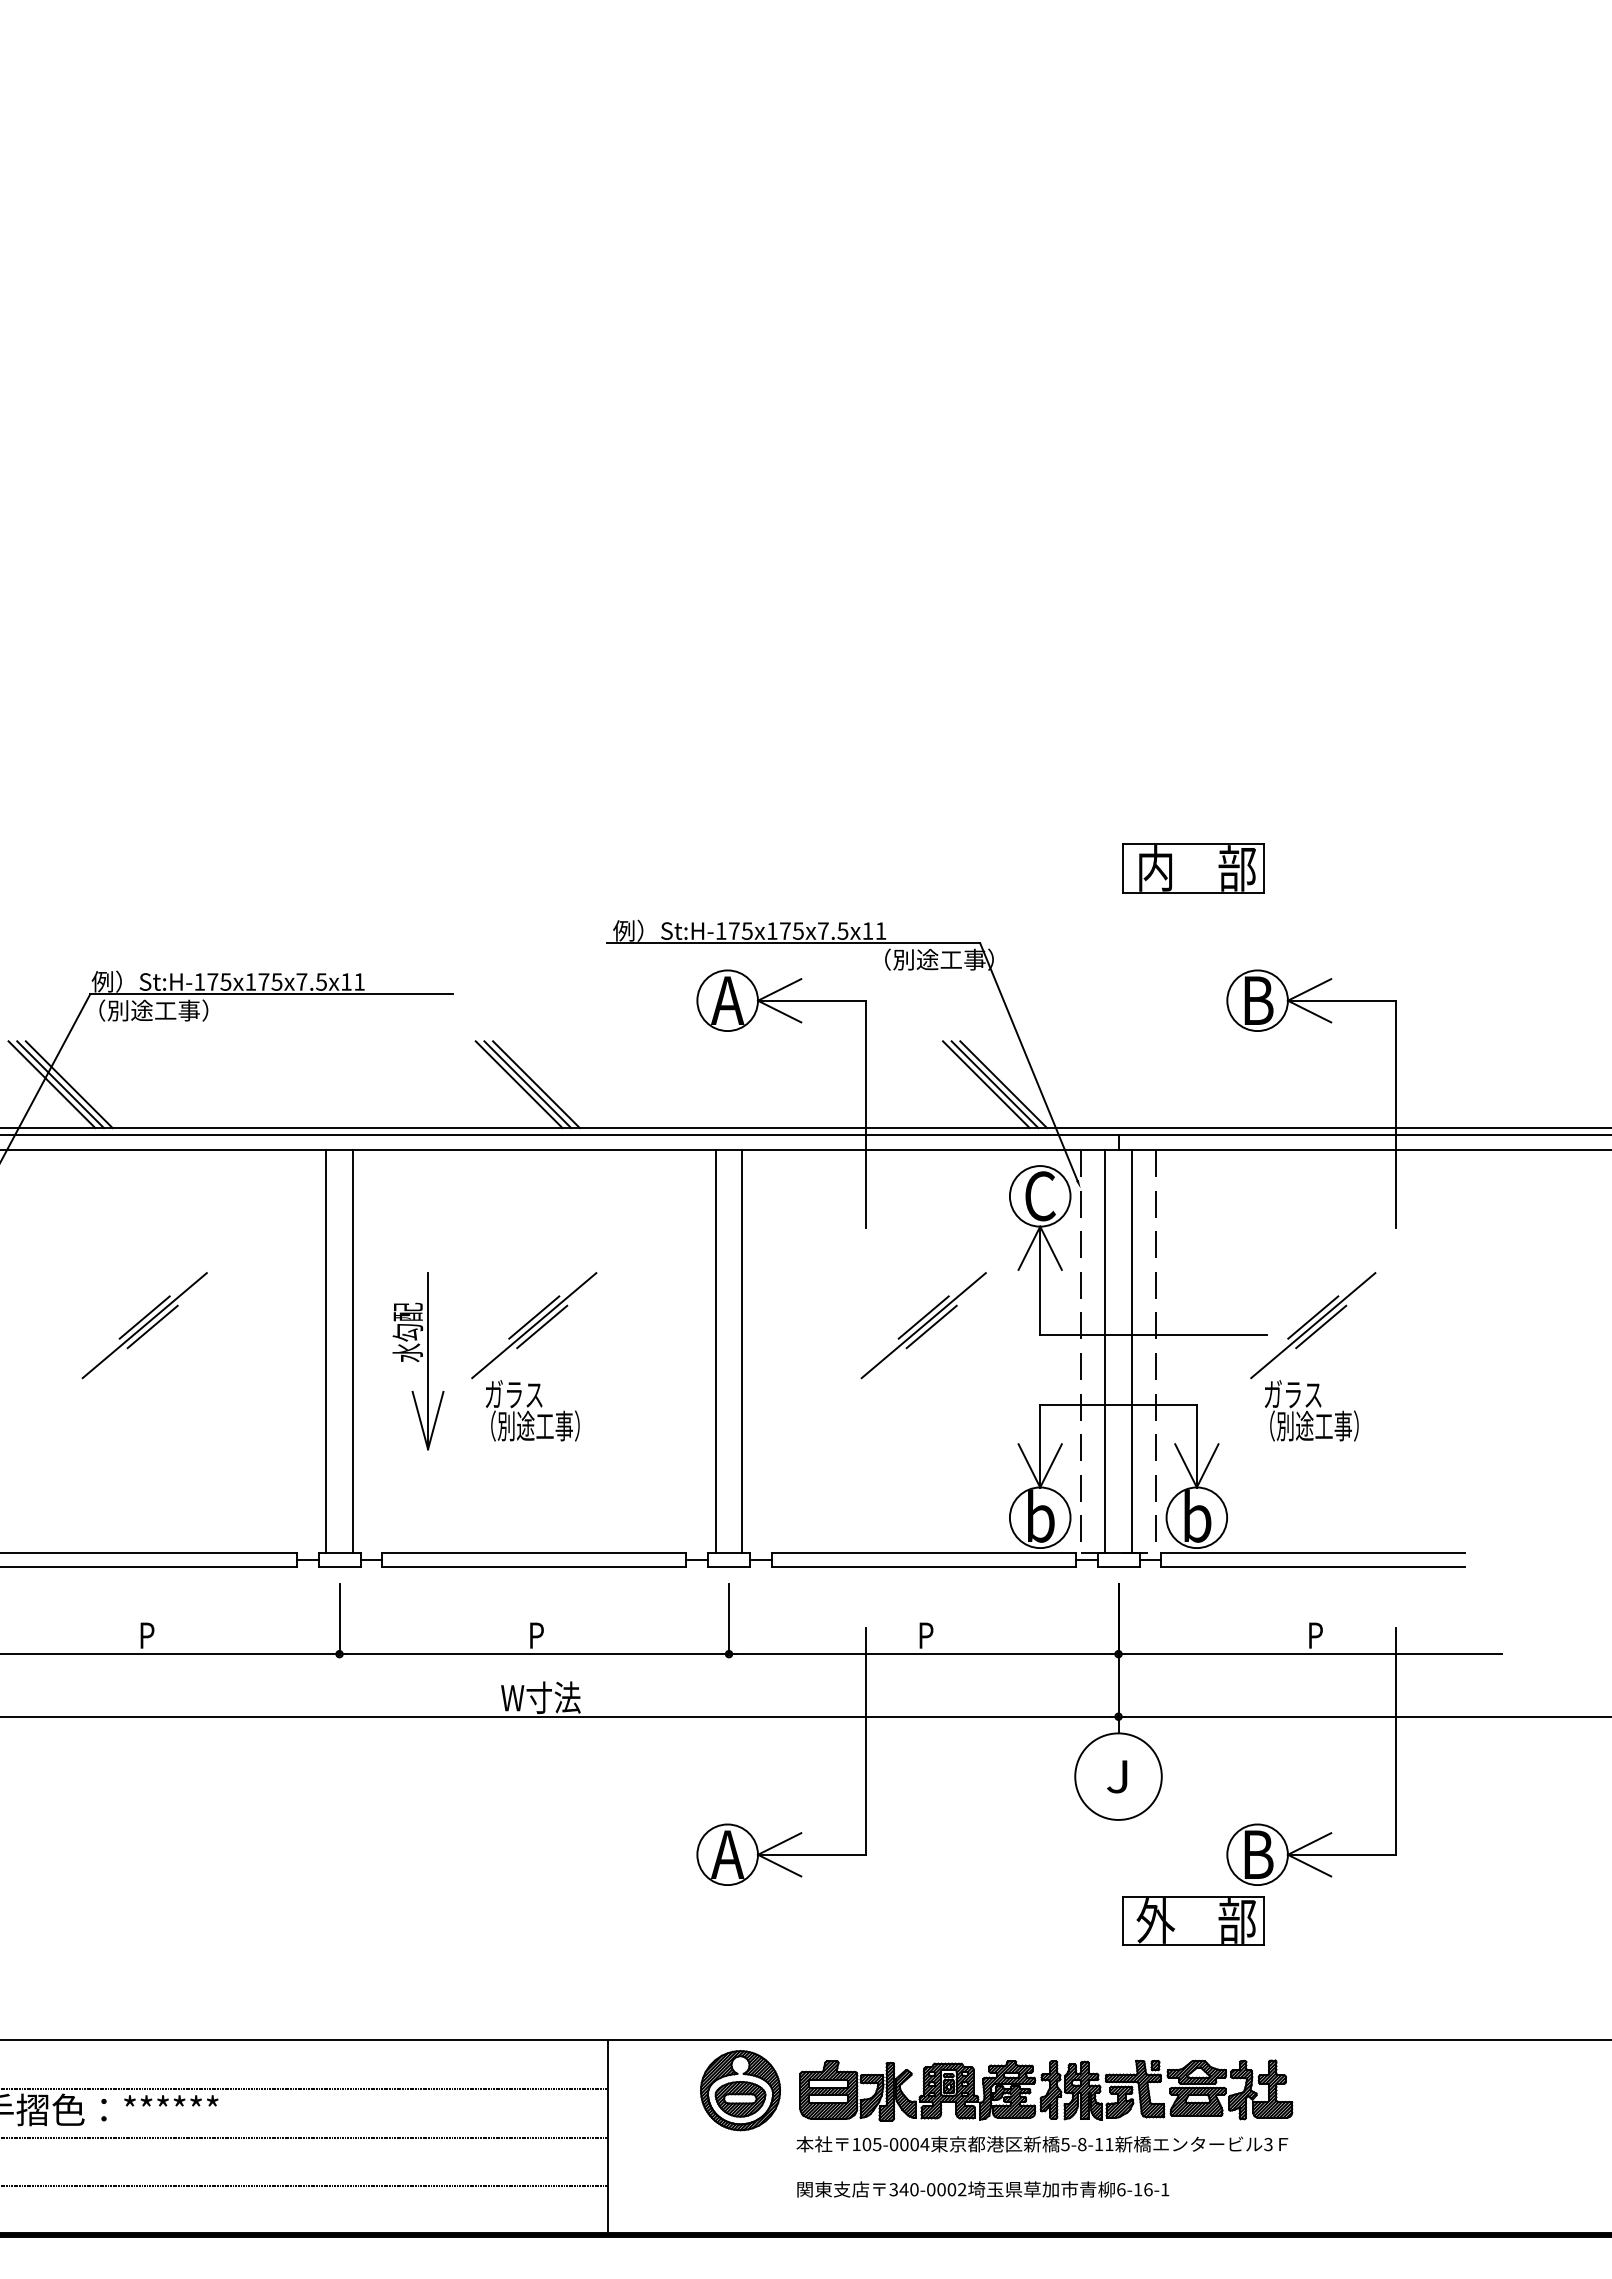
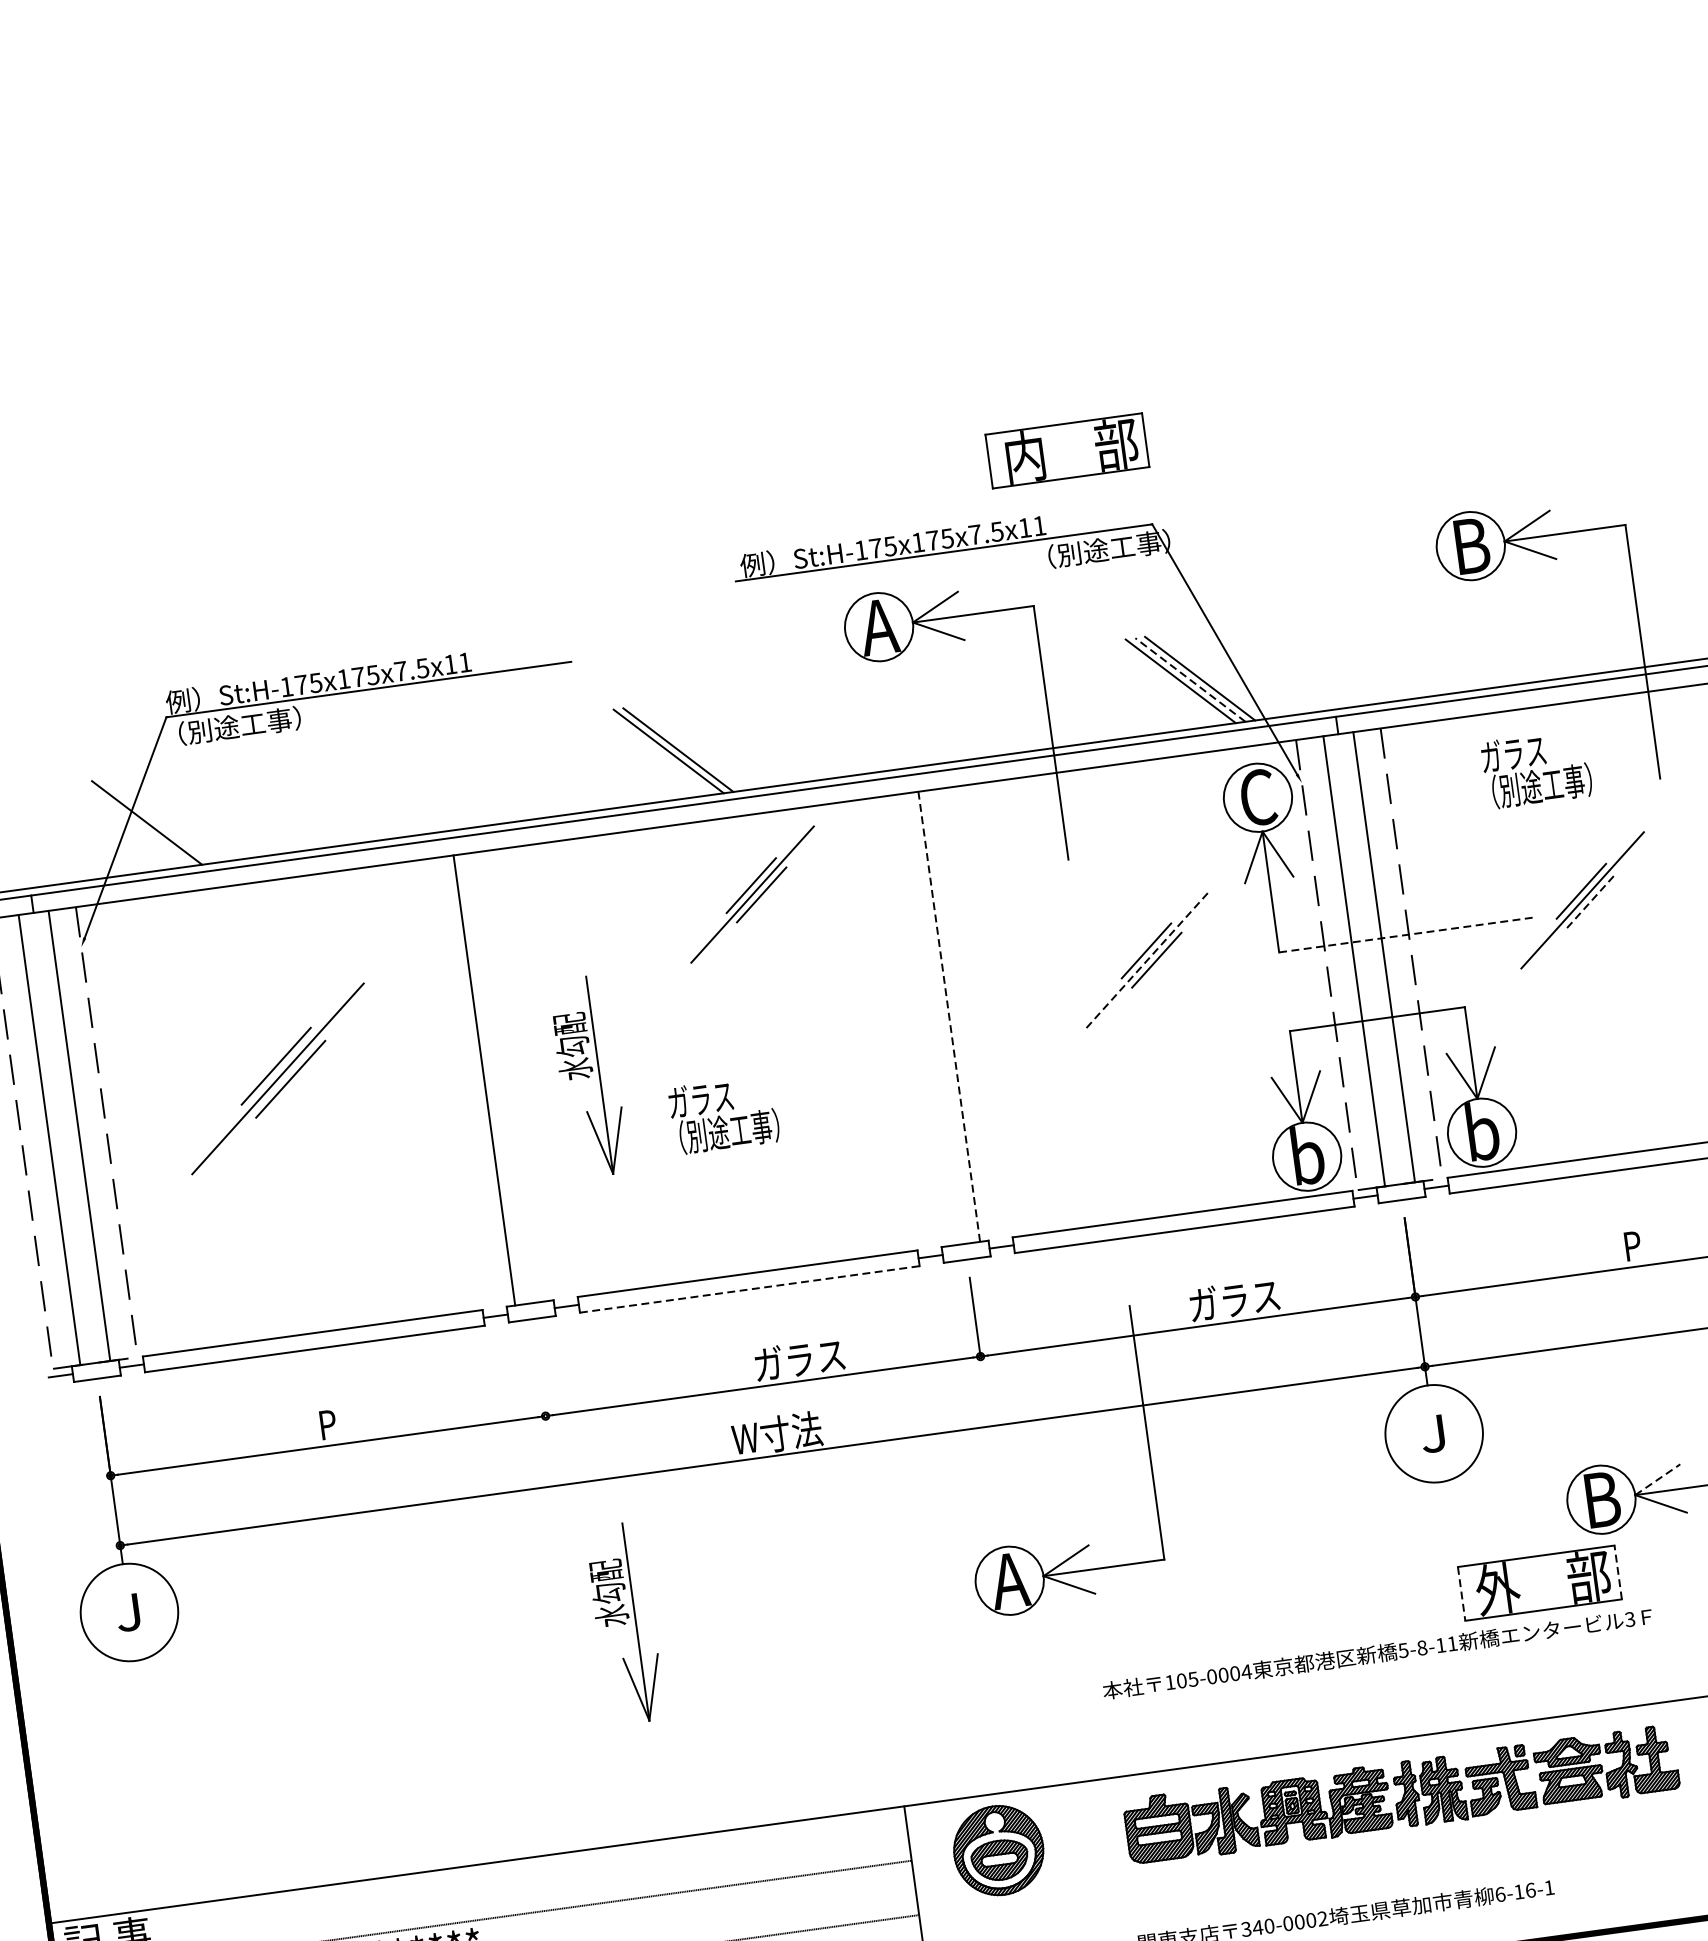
part: (1193, 868) -> (1067, 450), moved
line: (51, 1084) -> (136, 824), removed
line: (68, 1084) -> (155, 821), removed
line: (518, 1084) -> (658, 752), removed
line: (994, 1084) -> (1189, 679), solid -> dashed
part: (144, 1325) -> (277, 1078), size x1.4
part: (534, 1325) -> (752, 894), moved
line: (924, 1325) -> (1148, 959), solid -> dashed
line: (1321, 1326) -> (1591, 900), solid -> dashed
line: (1153, 1334) -> (1405, 934), solid -> dashed
line: (352, 1351) -> (513, 1076), removed
line: (715, 1351) -> (919, 1020), removed
line: (742, 1351) -> (949, 1016), solid -> dashed
text: (1311, 1410) -> (1536, 768), moved
line: (534, 1567) -> (750, 1289), solid -> dashed
line: (339, 1618) -> (540, 1376), removed
text: (569, 1634) -> (799, 1359), P -> ガラス
text: (958, 1634) -> (1233, 1299), P -> ガラス
line: (1310, 1843) -> (1658, 1479), solid -> dashed
part: (384, 1846) -> (625, 1624), added
line: (1263, 1920) -> (1618, 1572), solid -> dashed
line: (1123, 1921) -> (1461, 1594), solid -> dashed
part: (740, 2090) -> (998, 1850), moved
text: (1042, 2144) -> (1377, 1654), moved

